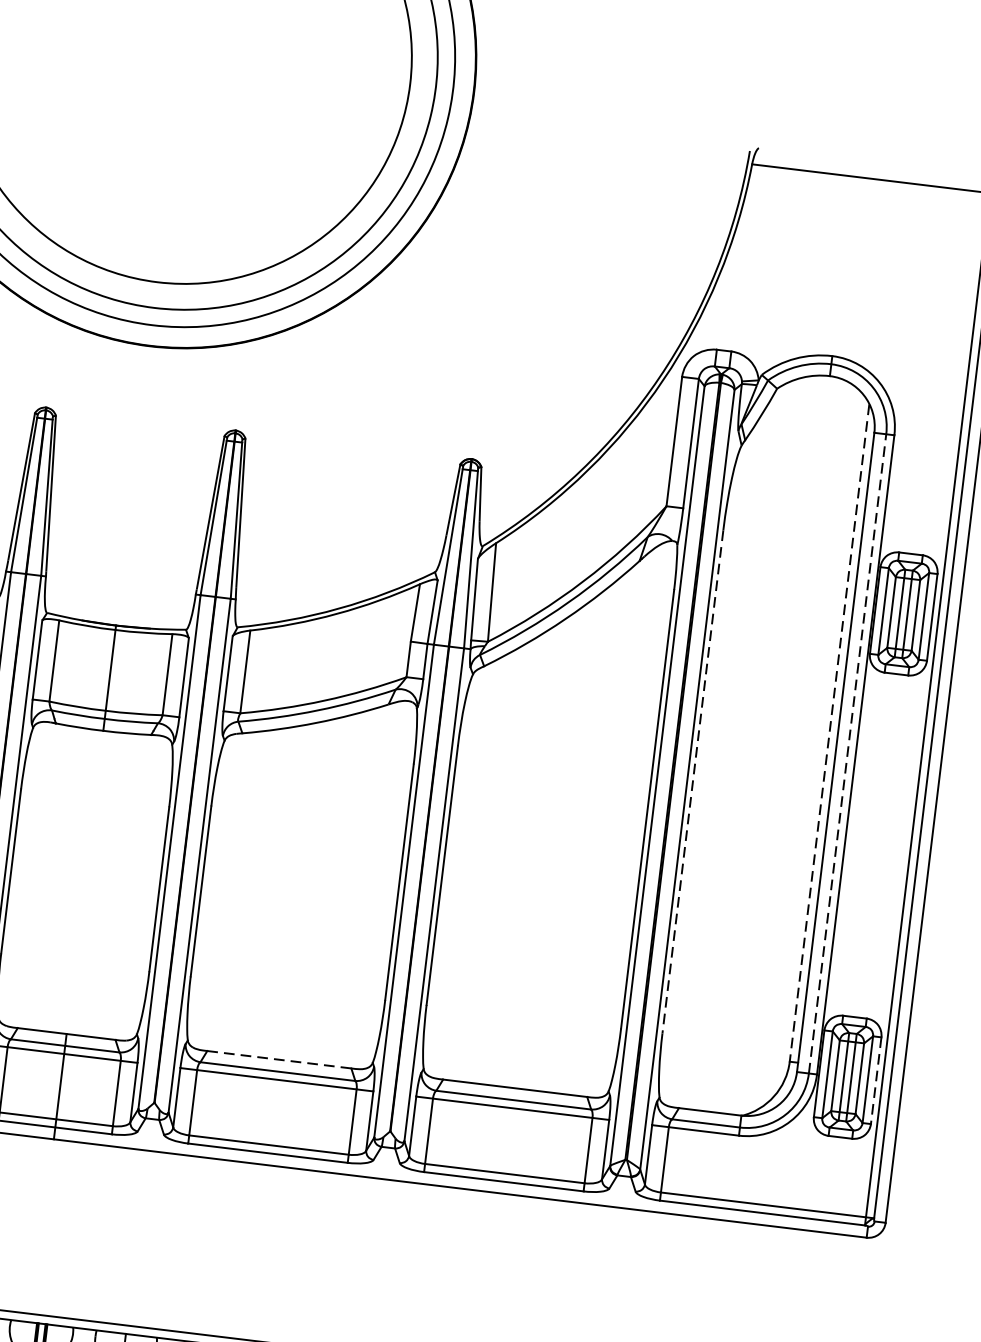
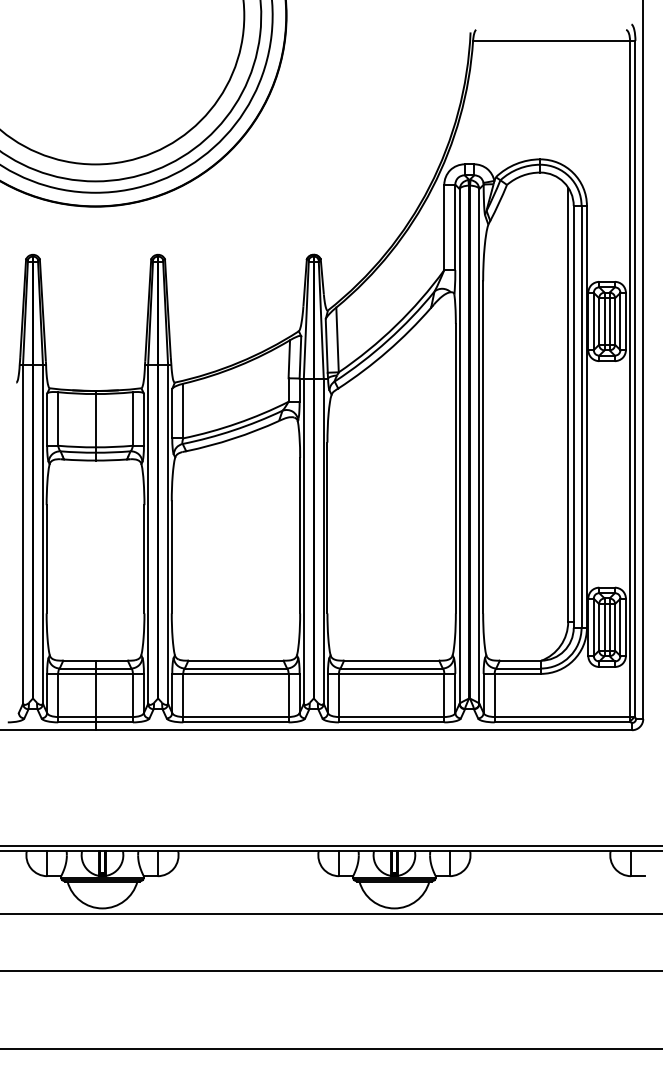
line: (830, 732) -> (568, 404), dashed -> solid
line: (847, 753) -> (581, 416), dashed -> solid
line: (693, 782) -> (483, 447), dashed -> solid
line: (278, 1059) -> (235, 660), dashed -> solid
line: (875, 1080) -> (625, 627), dashed -> solid

